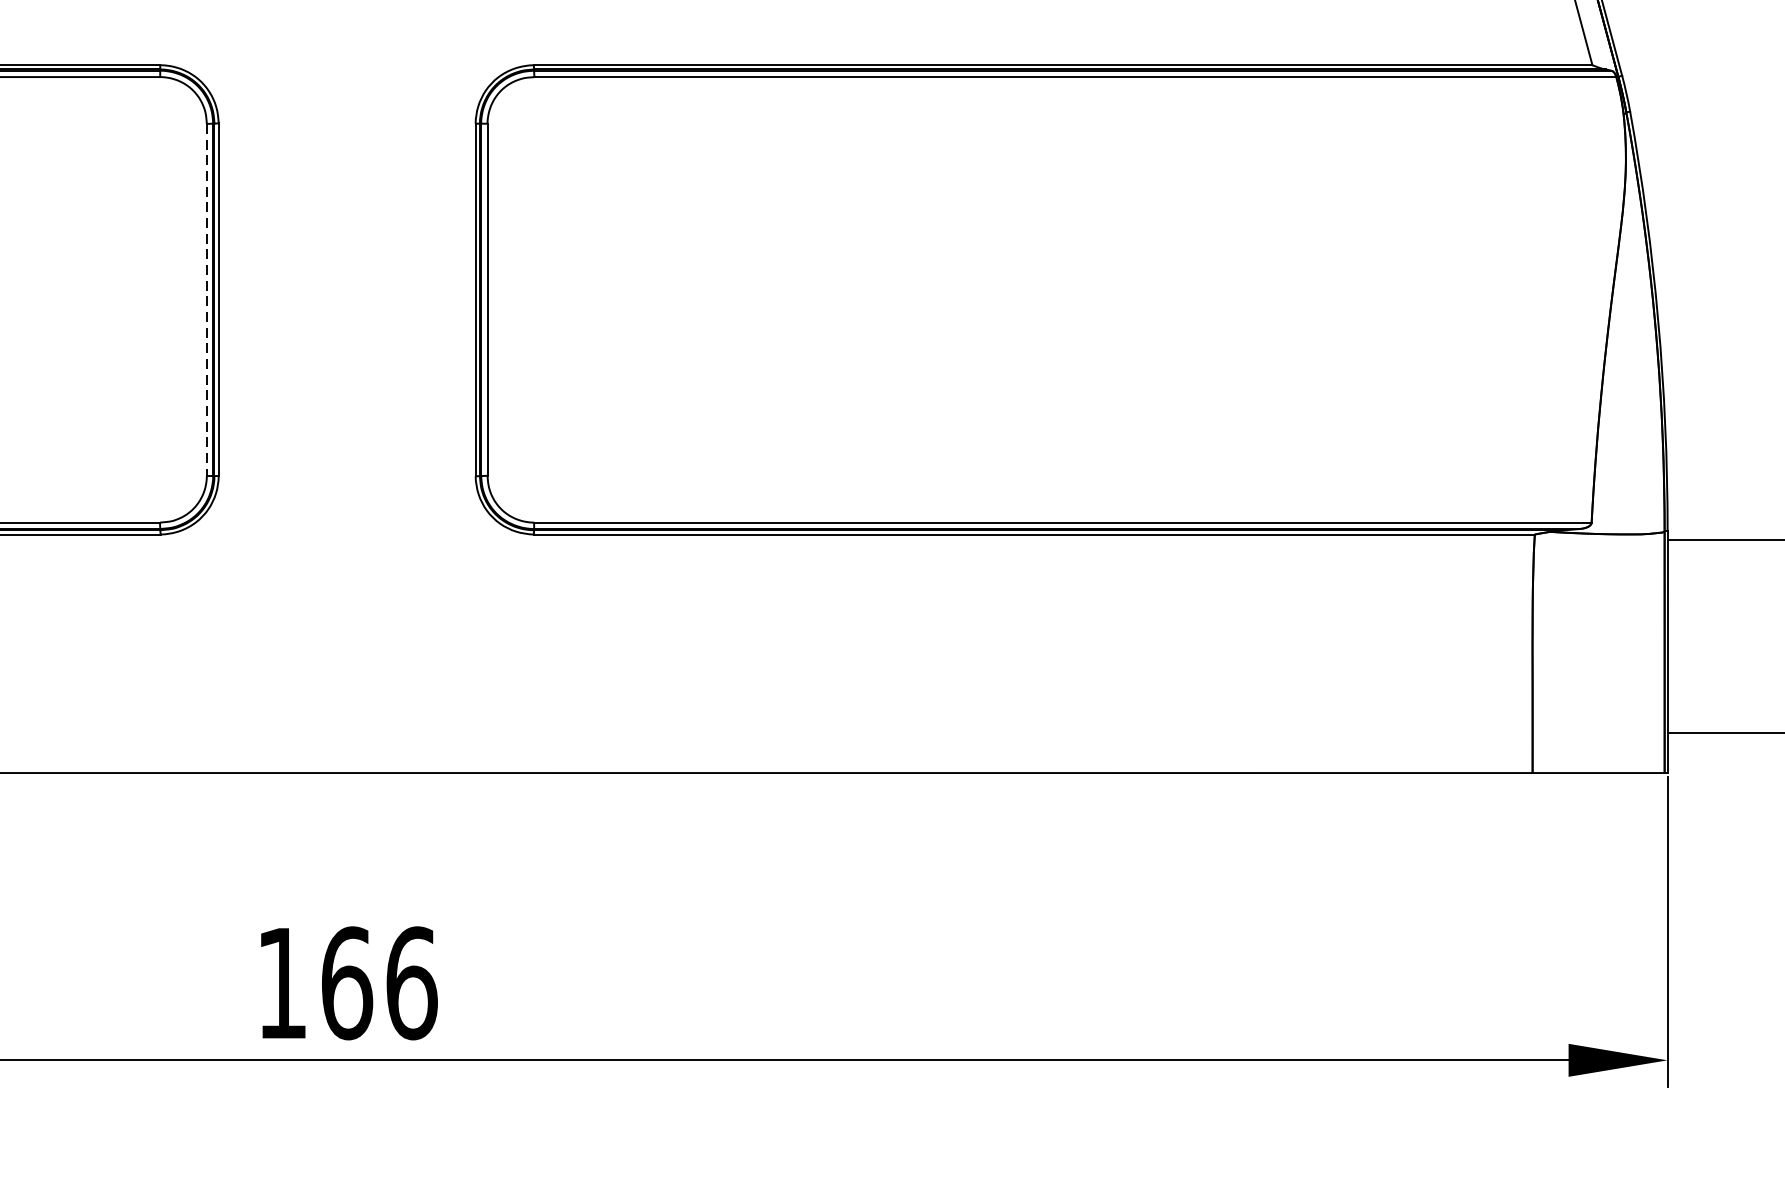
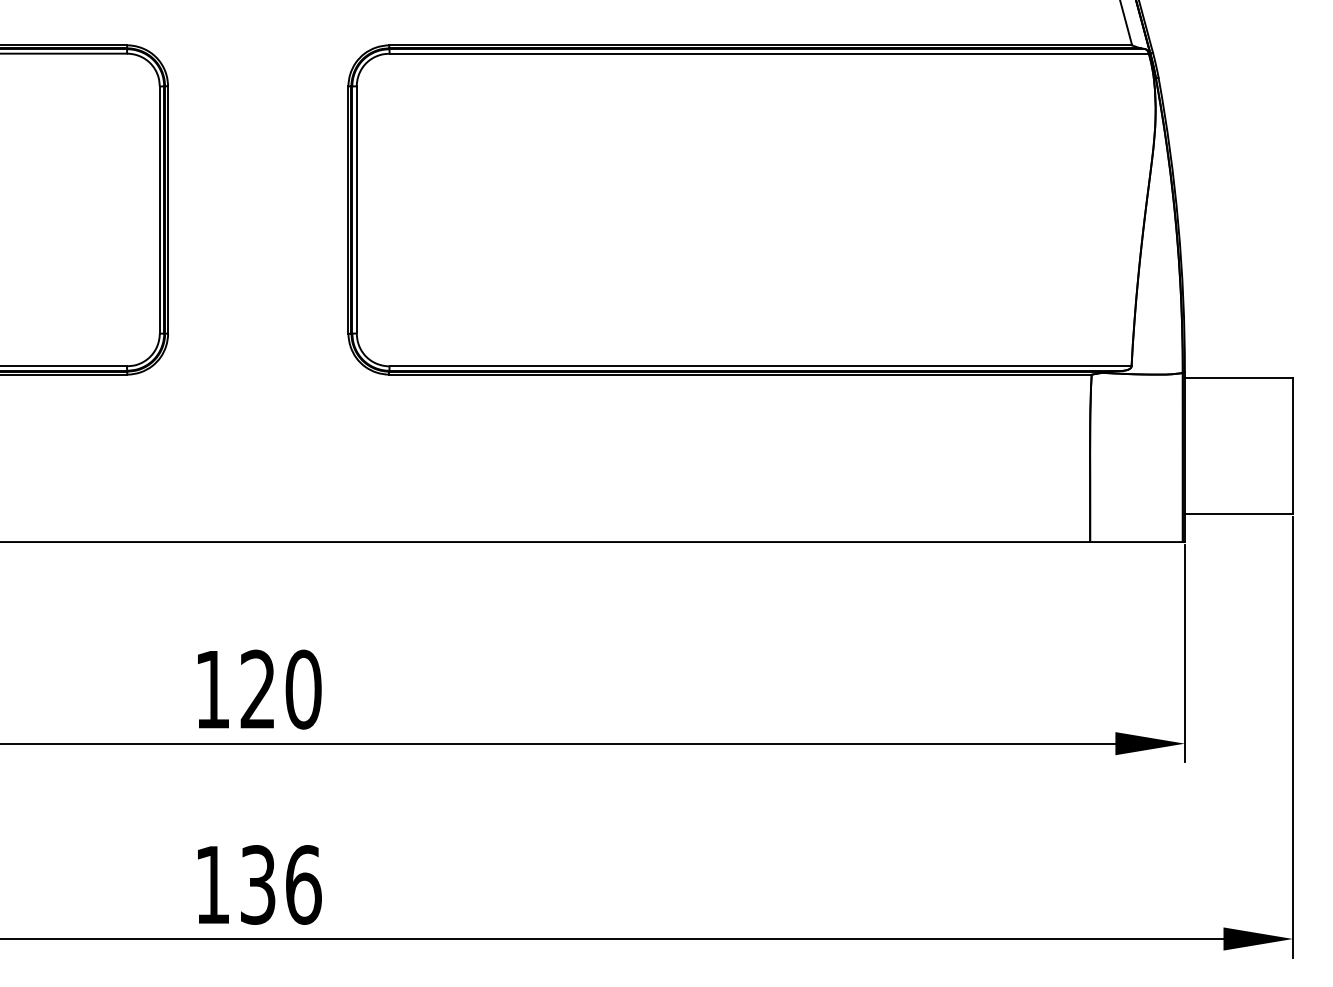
line: (206, 300) -> (159, 210), dashed -> solid
text: (378, 983) -> (280, 689), 166 -> 120

